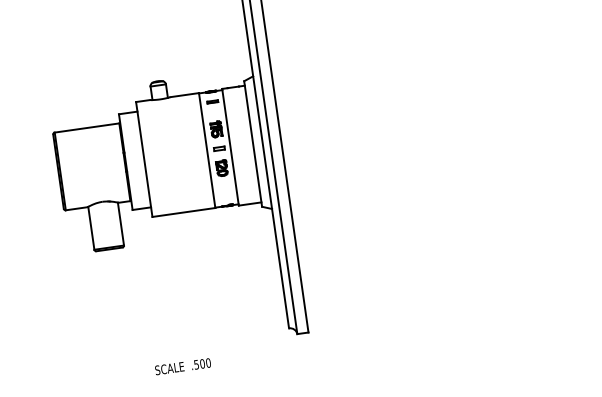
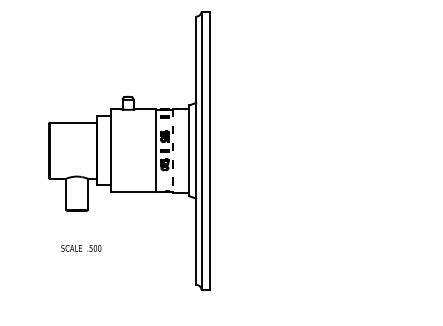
line: (231, 148) -> (173, 151), solid -> dashed
text: (183, 366) -> (81, 248), moved

